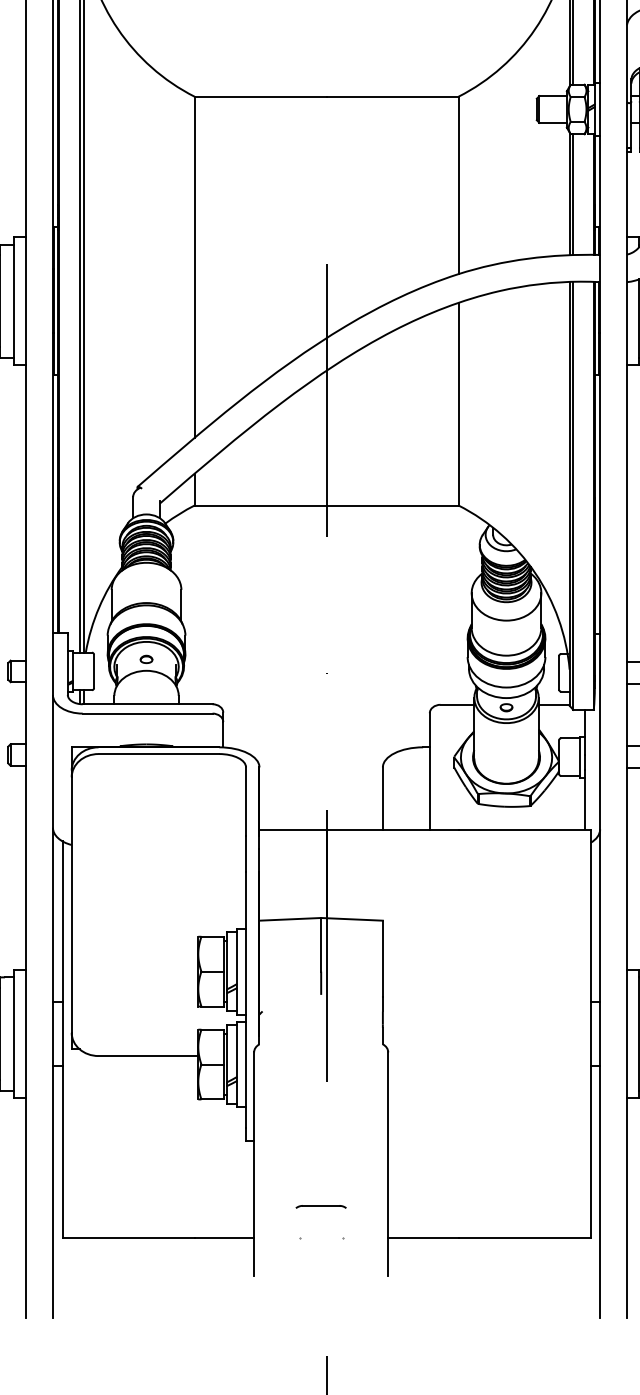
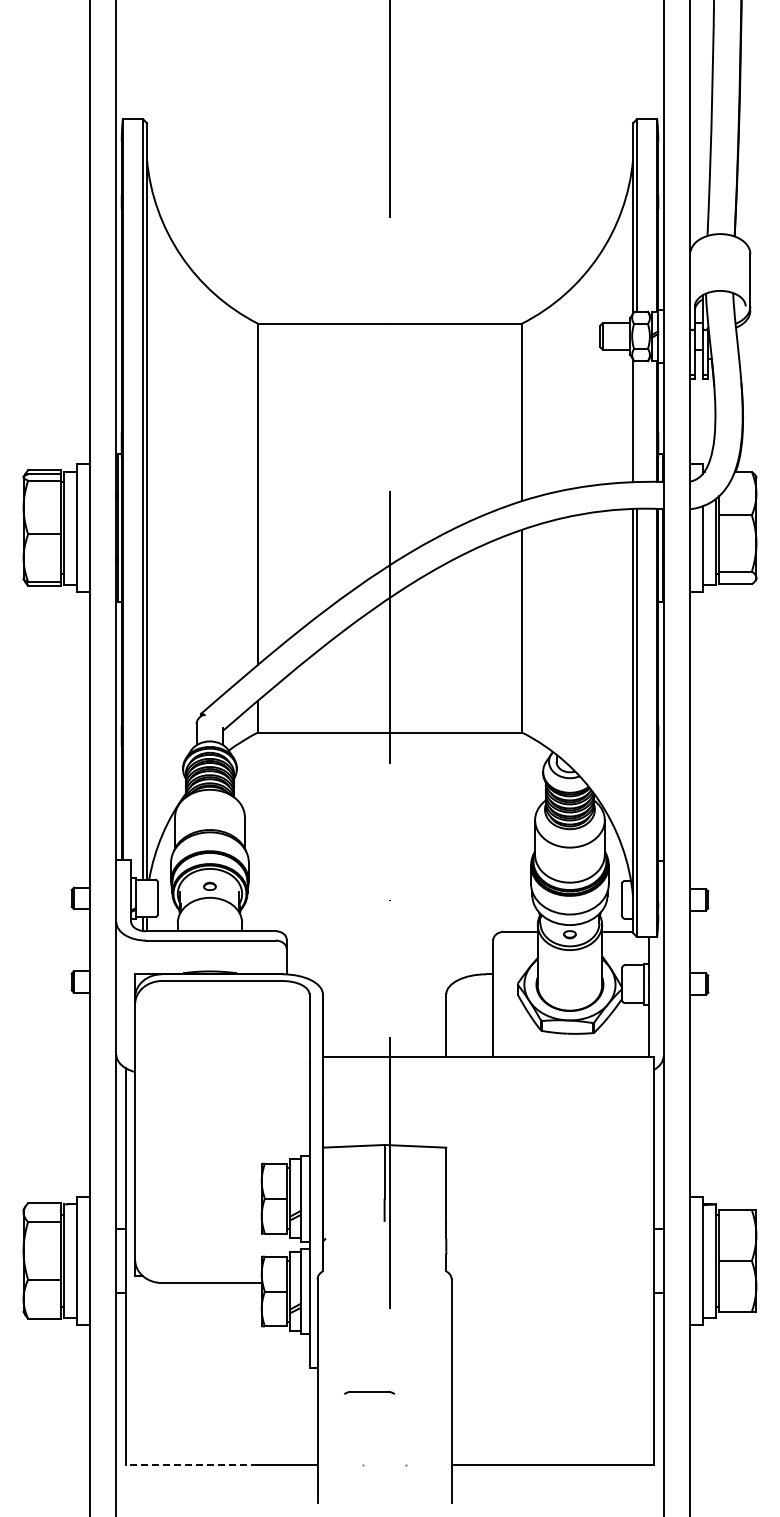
line: (573, 194) -> (636, 421), removed
part: (321, 1206) -> (369, 1392), moved
line: (129, 1238) -> (192, 1465), solid -> dashed

